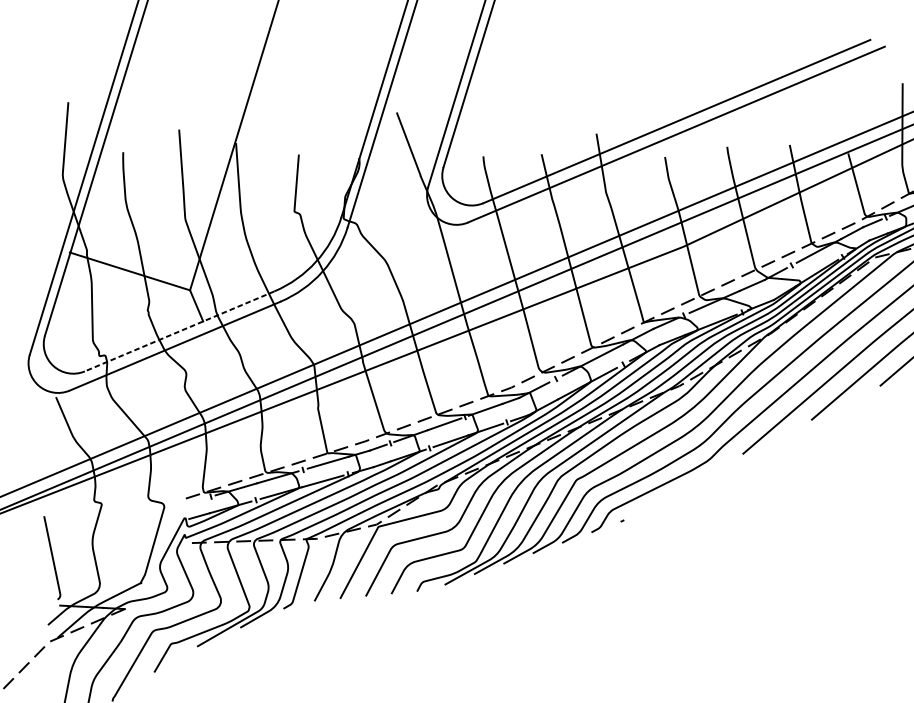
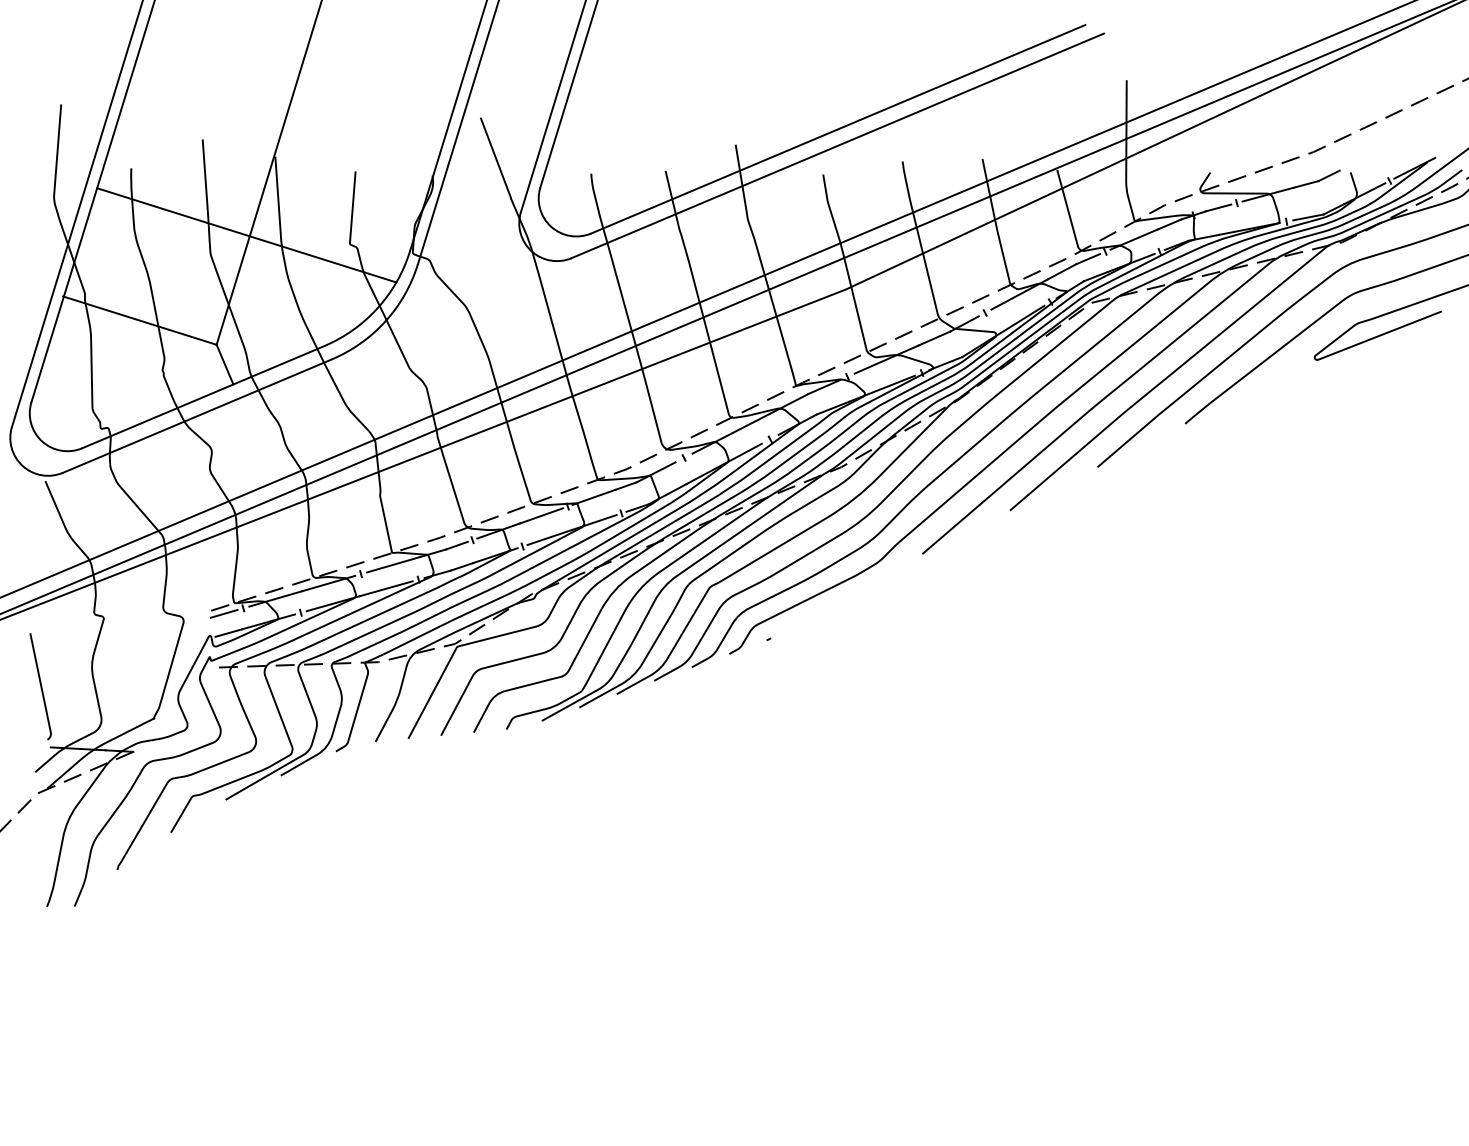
line: (213, 204) -> (246, 235), added
line: (179, 331) -> (202, 397), dashed -> solid
line: (196, 500) -> (224, 613), added

